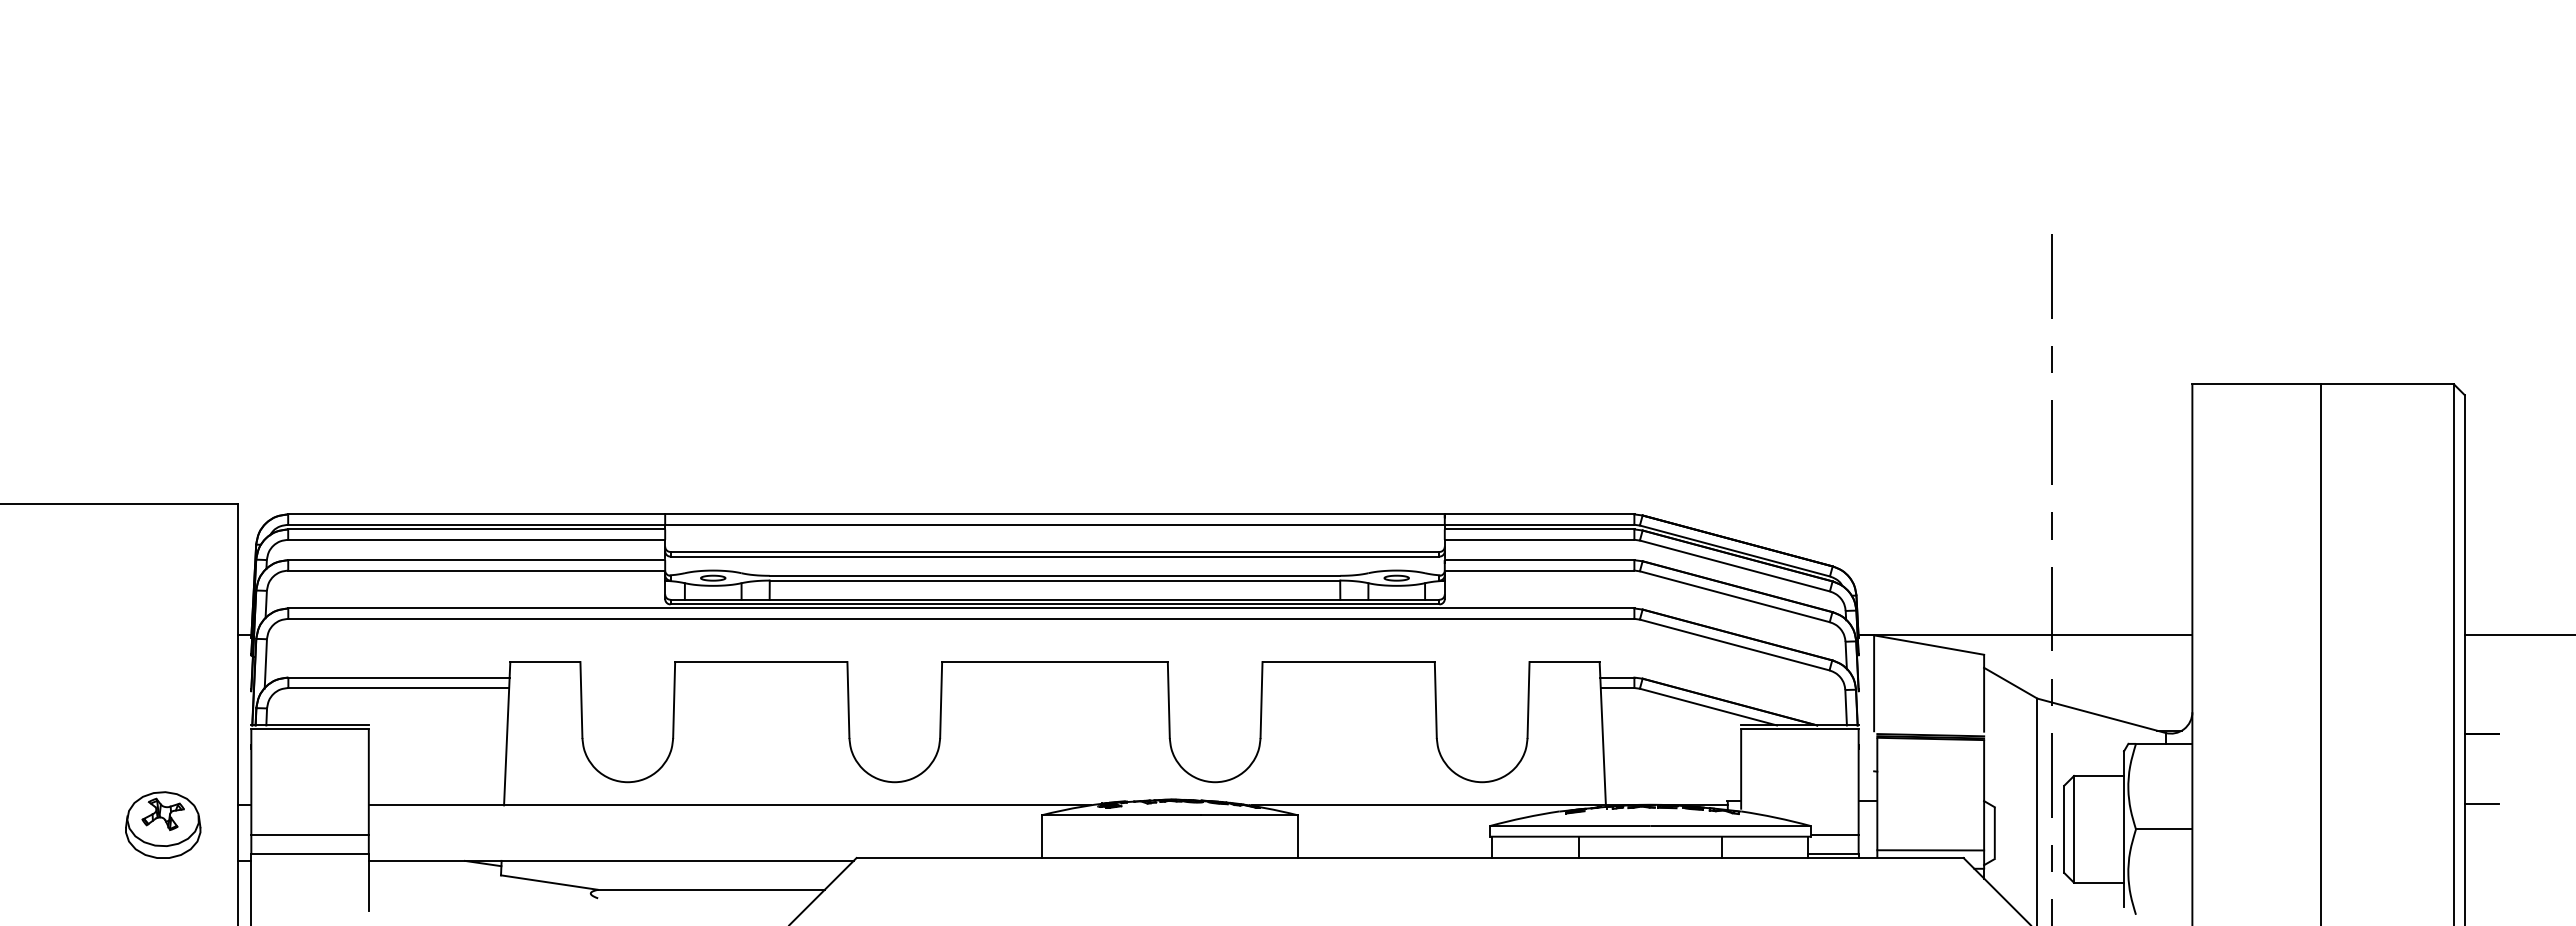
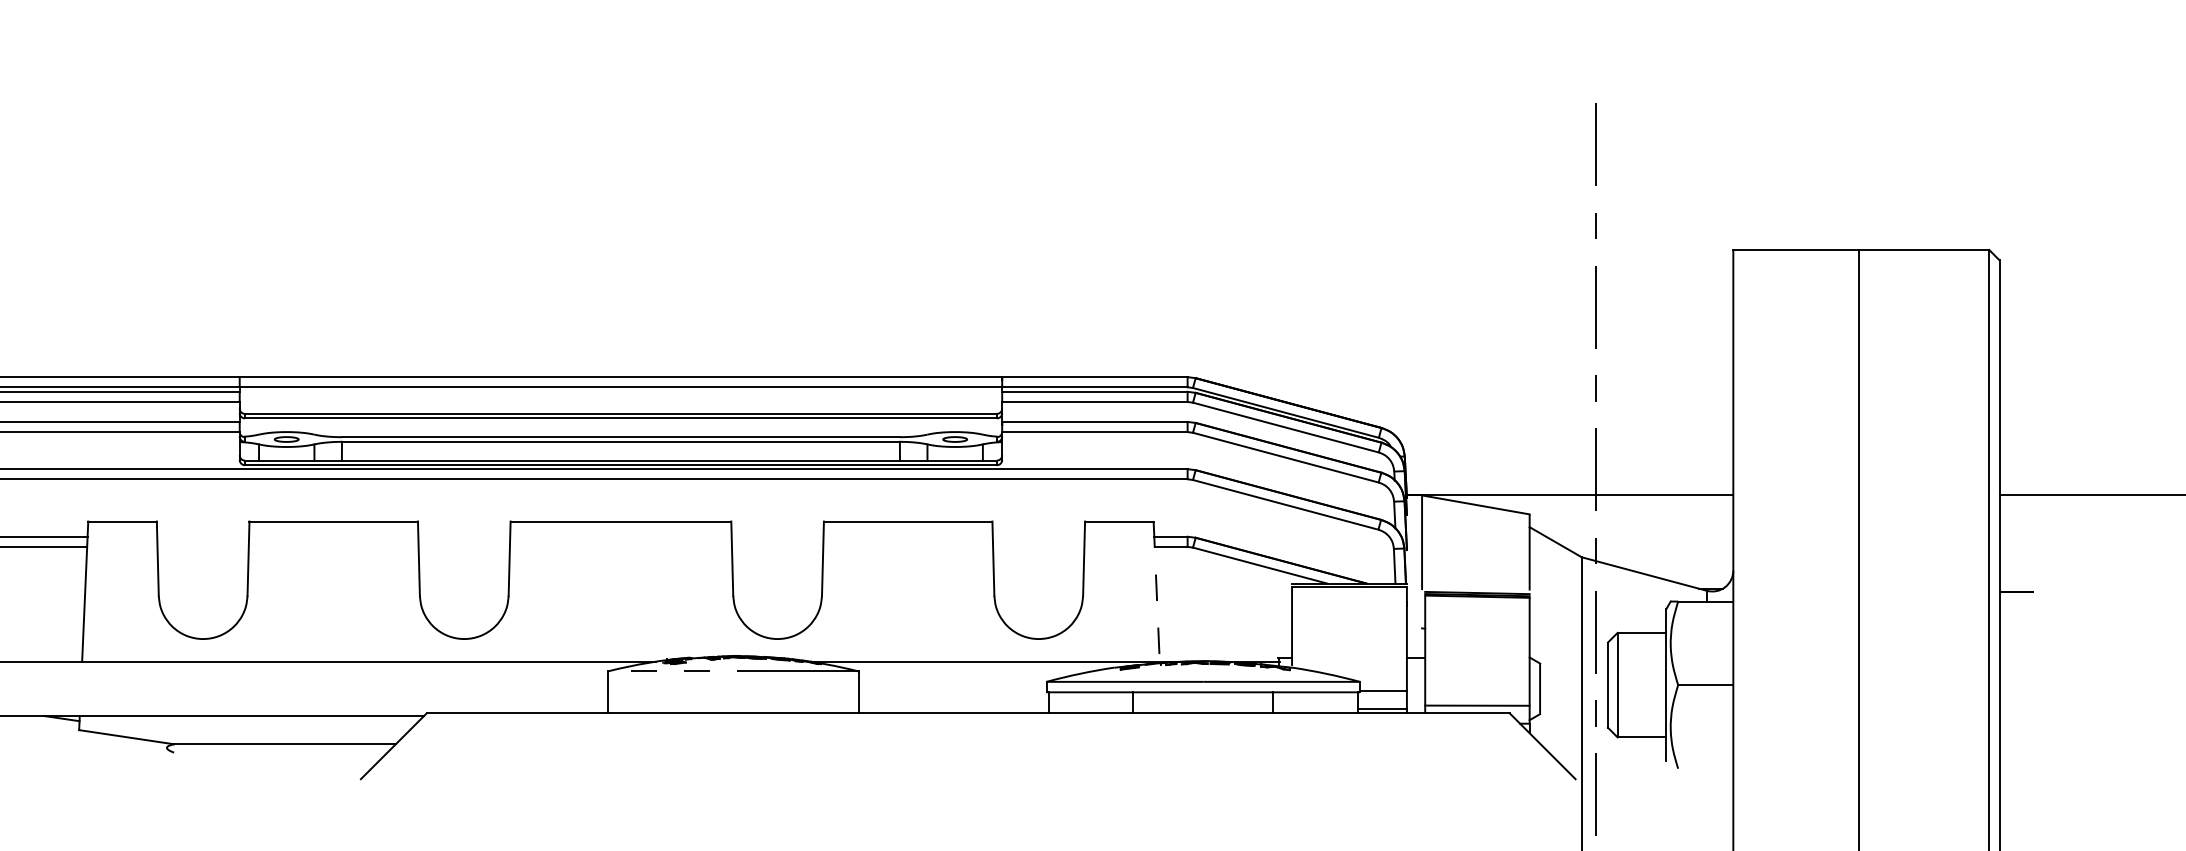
line: (1602, 734) -> (1156, 592), solid -> dashed
line: (2481, 804) -> (2016, 660), removed
line: (1120, 815) -> (685, 671), solid -> dashed

